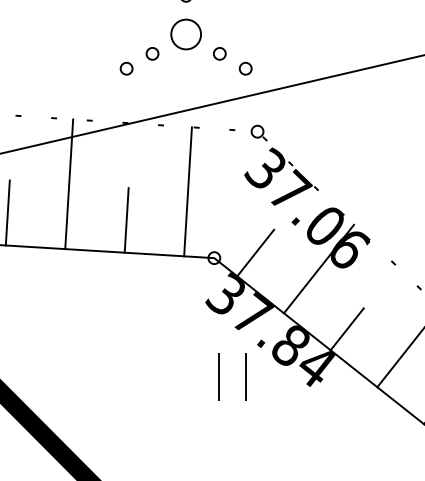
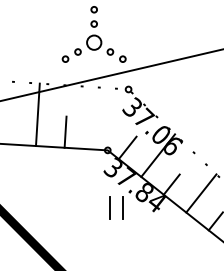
line: (188, 191) -> (95, 118), removed
line: (8, 212) -> (8, 128), removed

